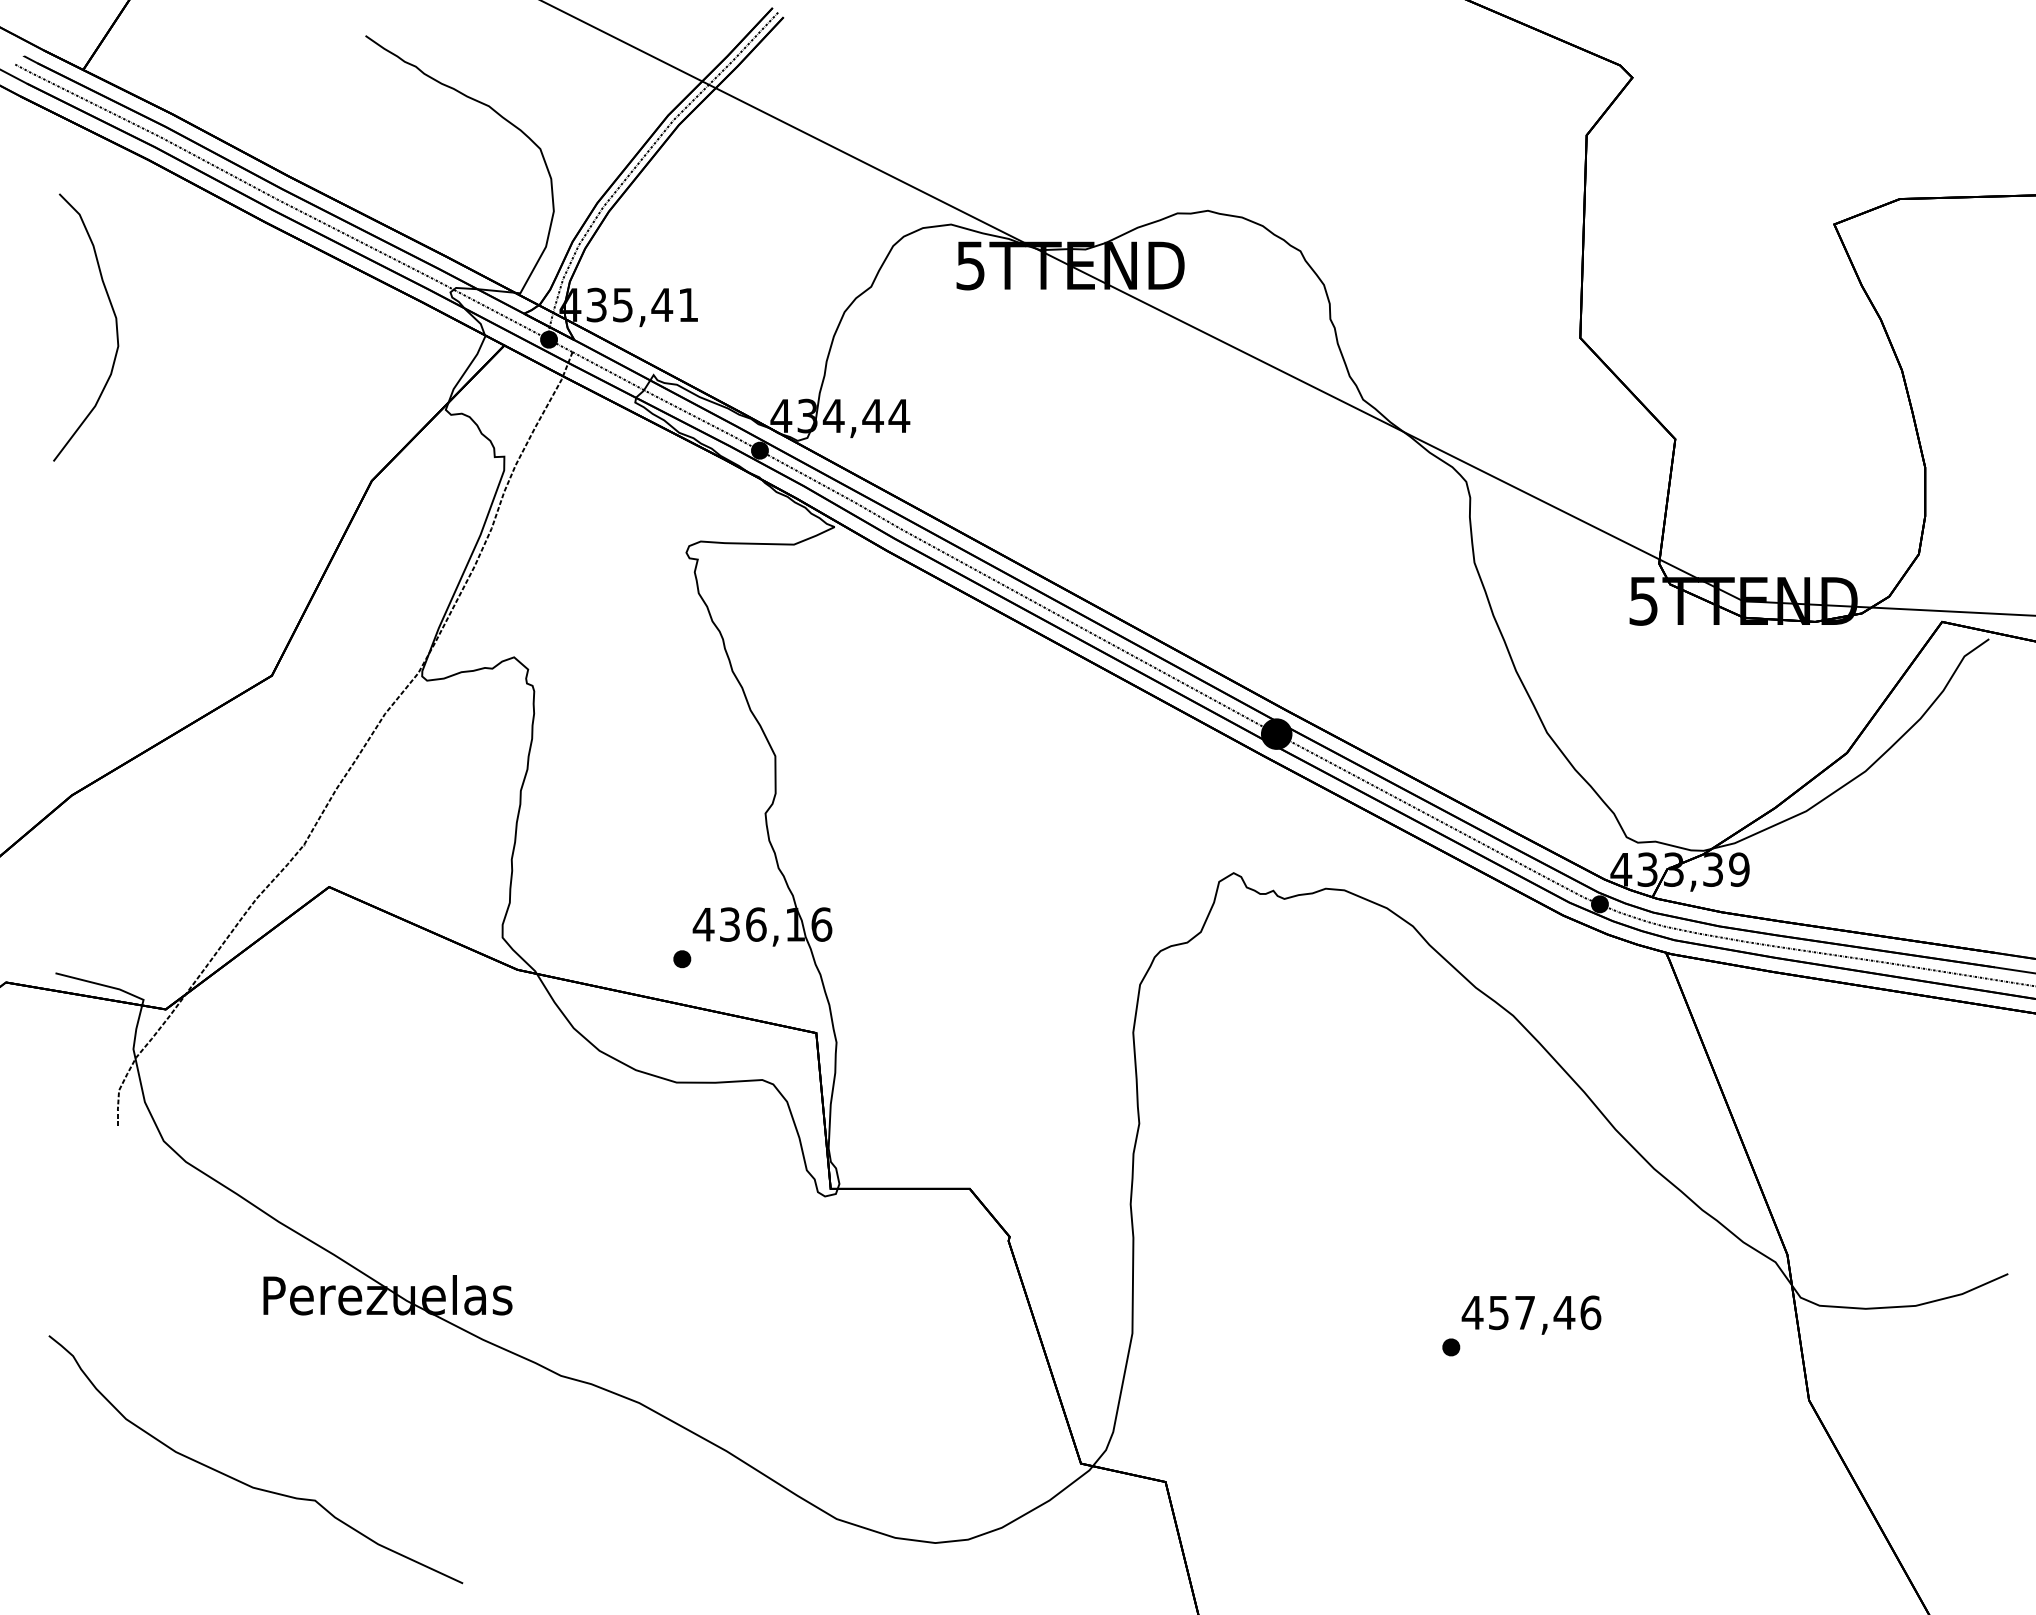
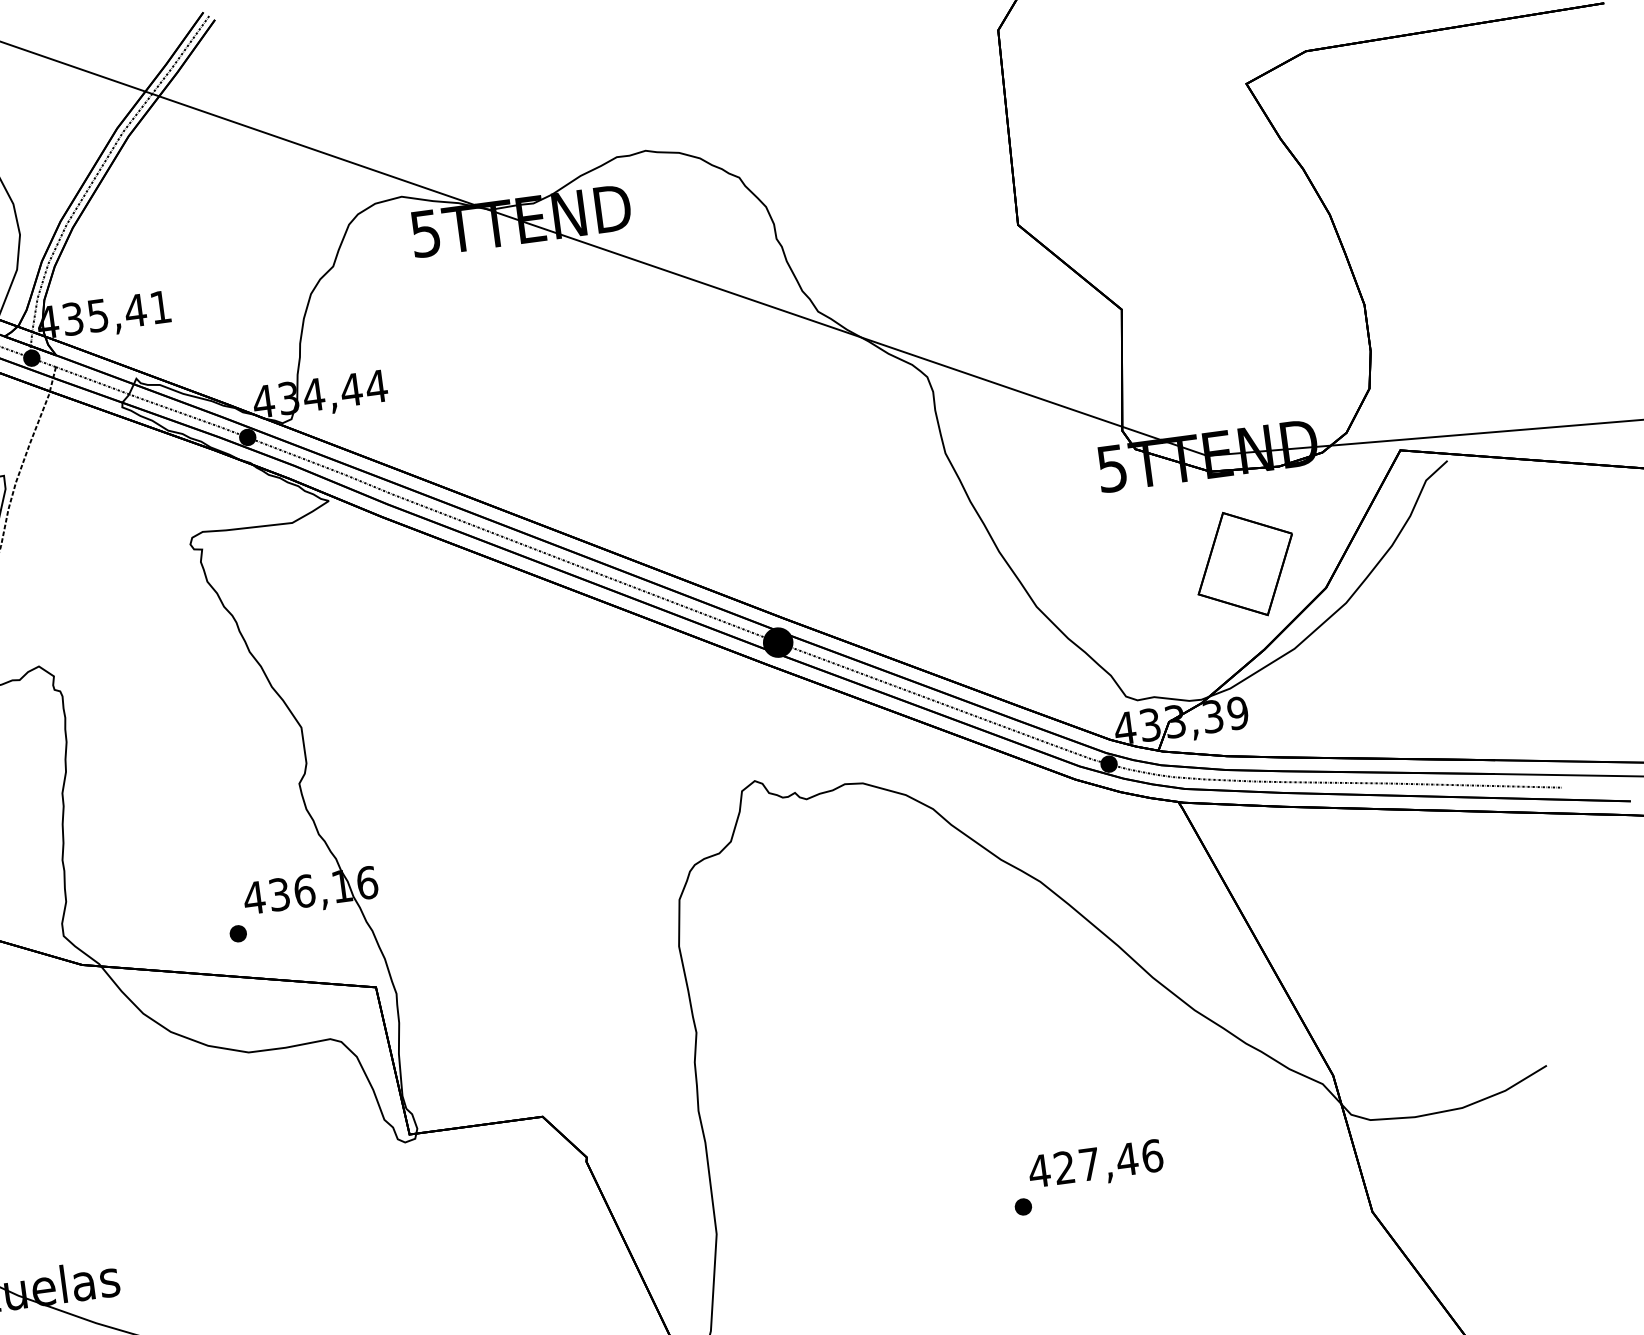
part: (1767, 717) -> (1245, 564), added
text: (1498, 1312) -> (1064, 1167), 457,46 -> 427,46

